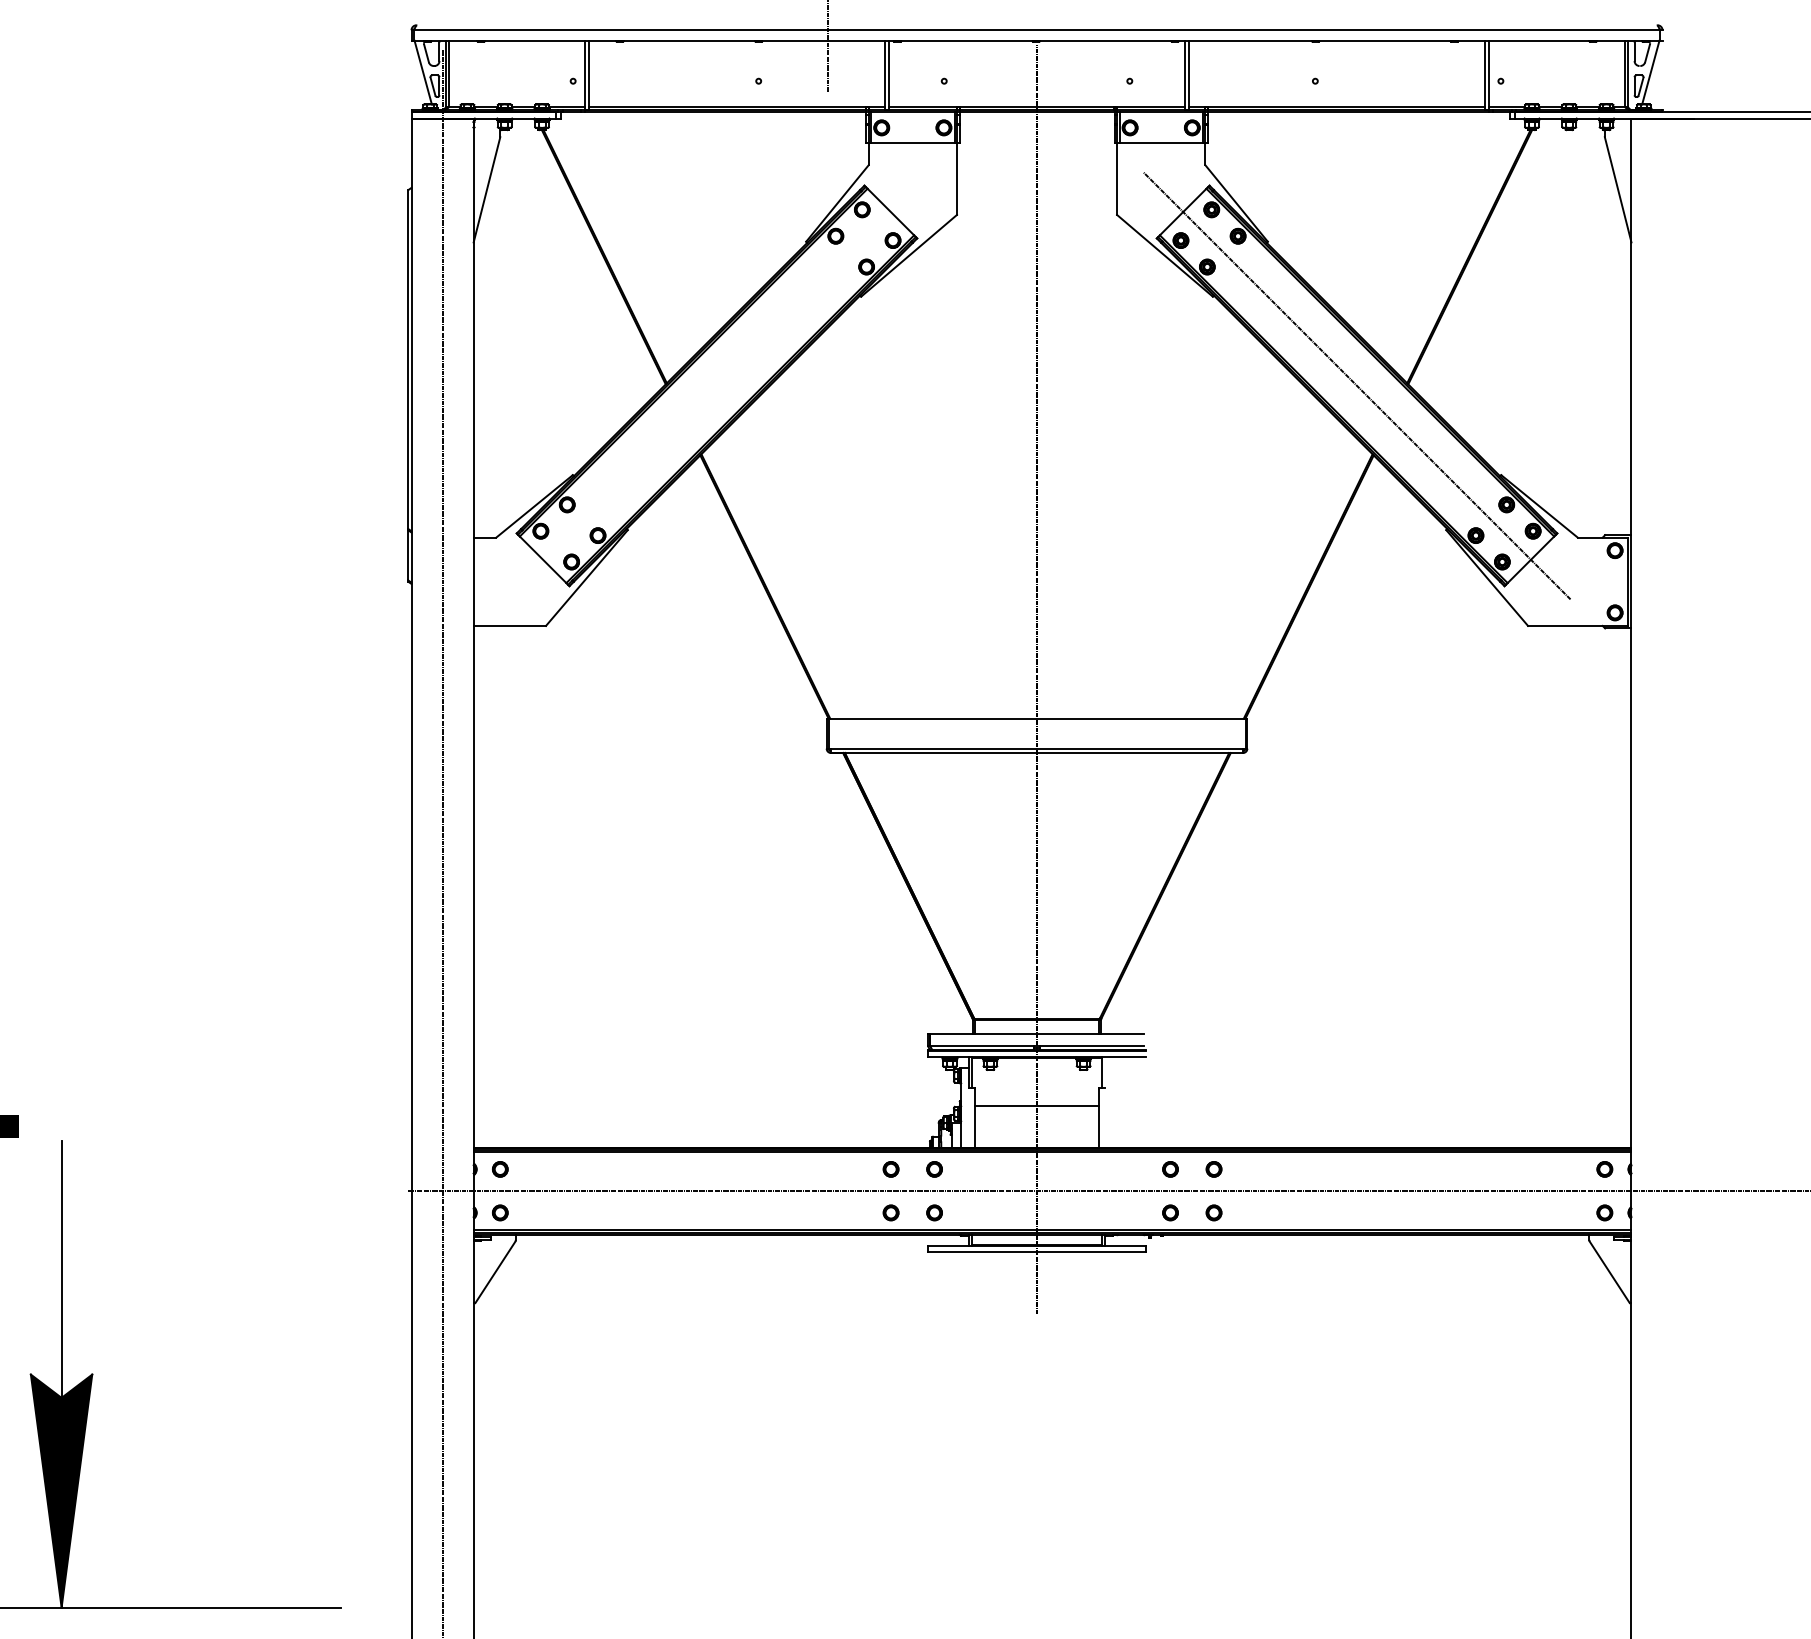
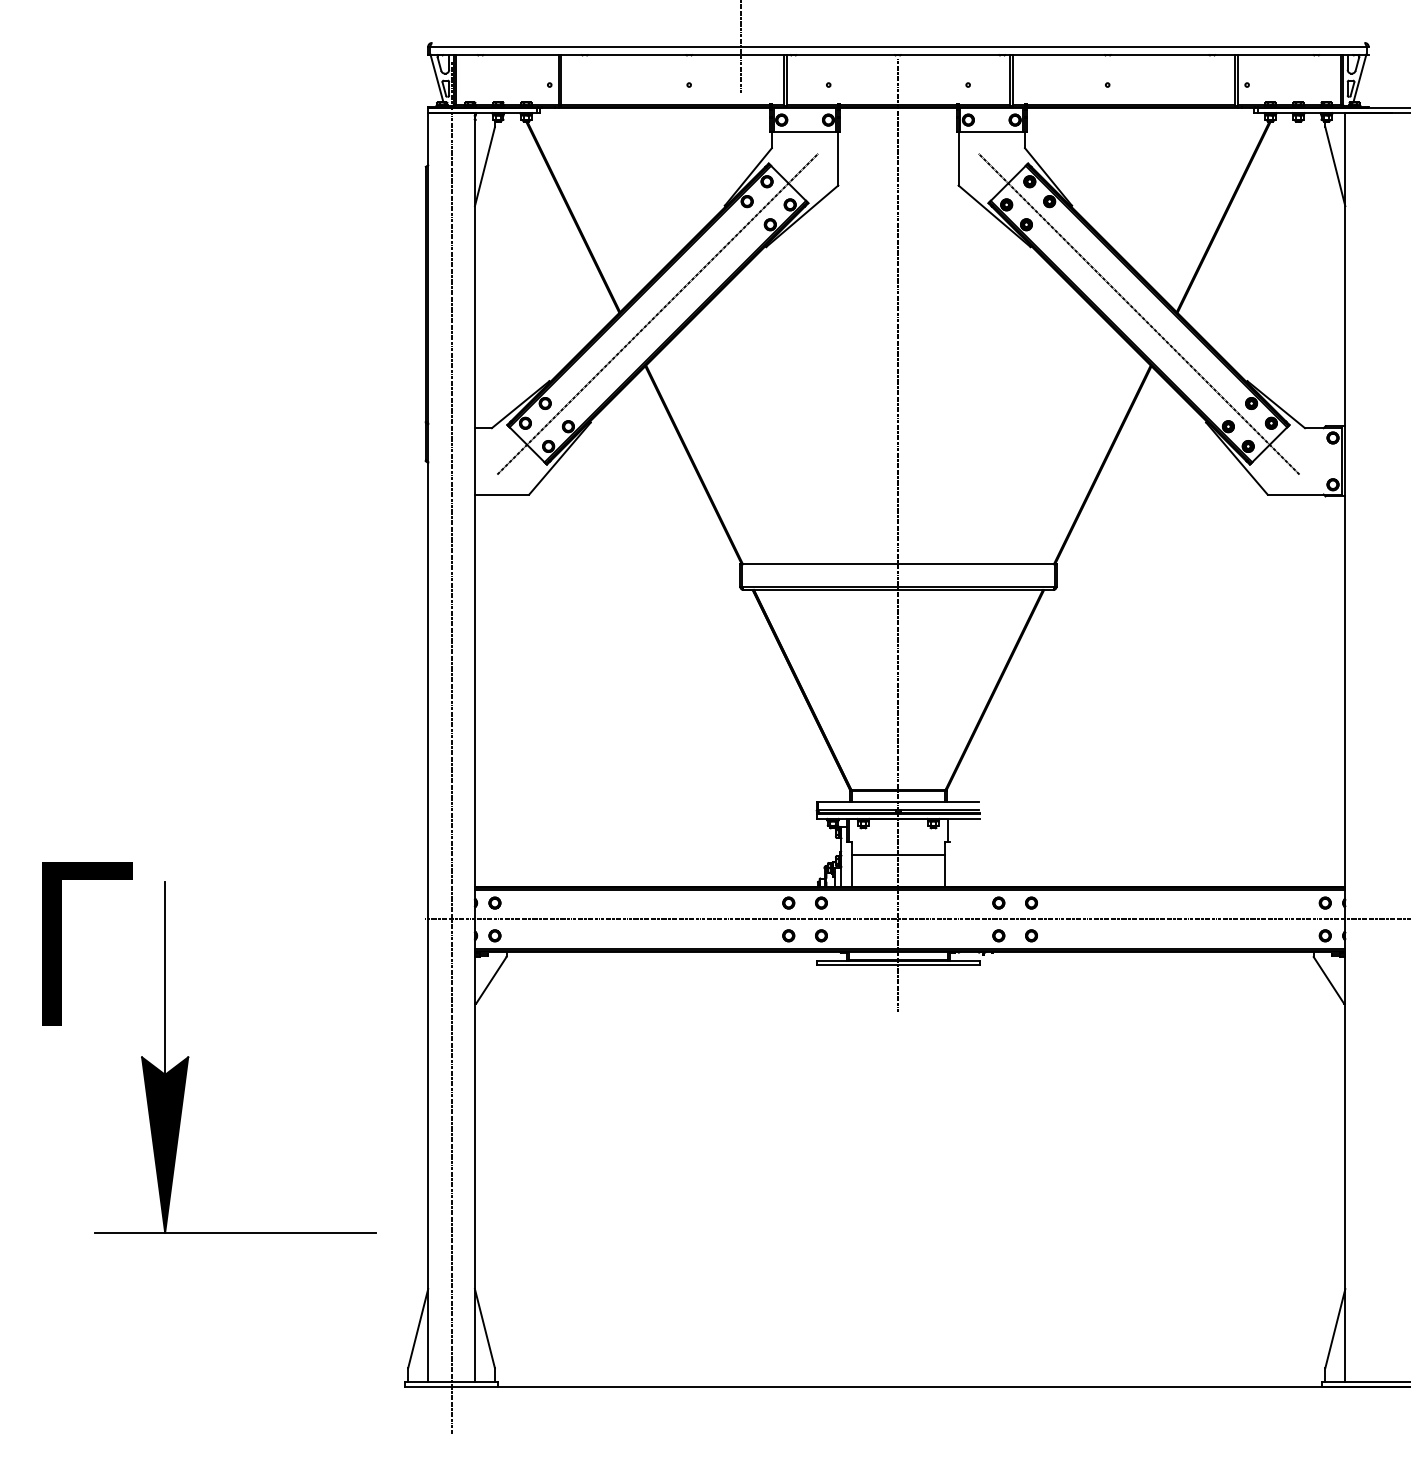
line: (716, 385) -> (657, 313), added

